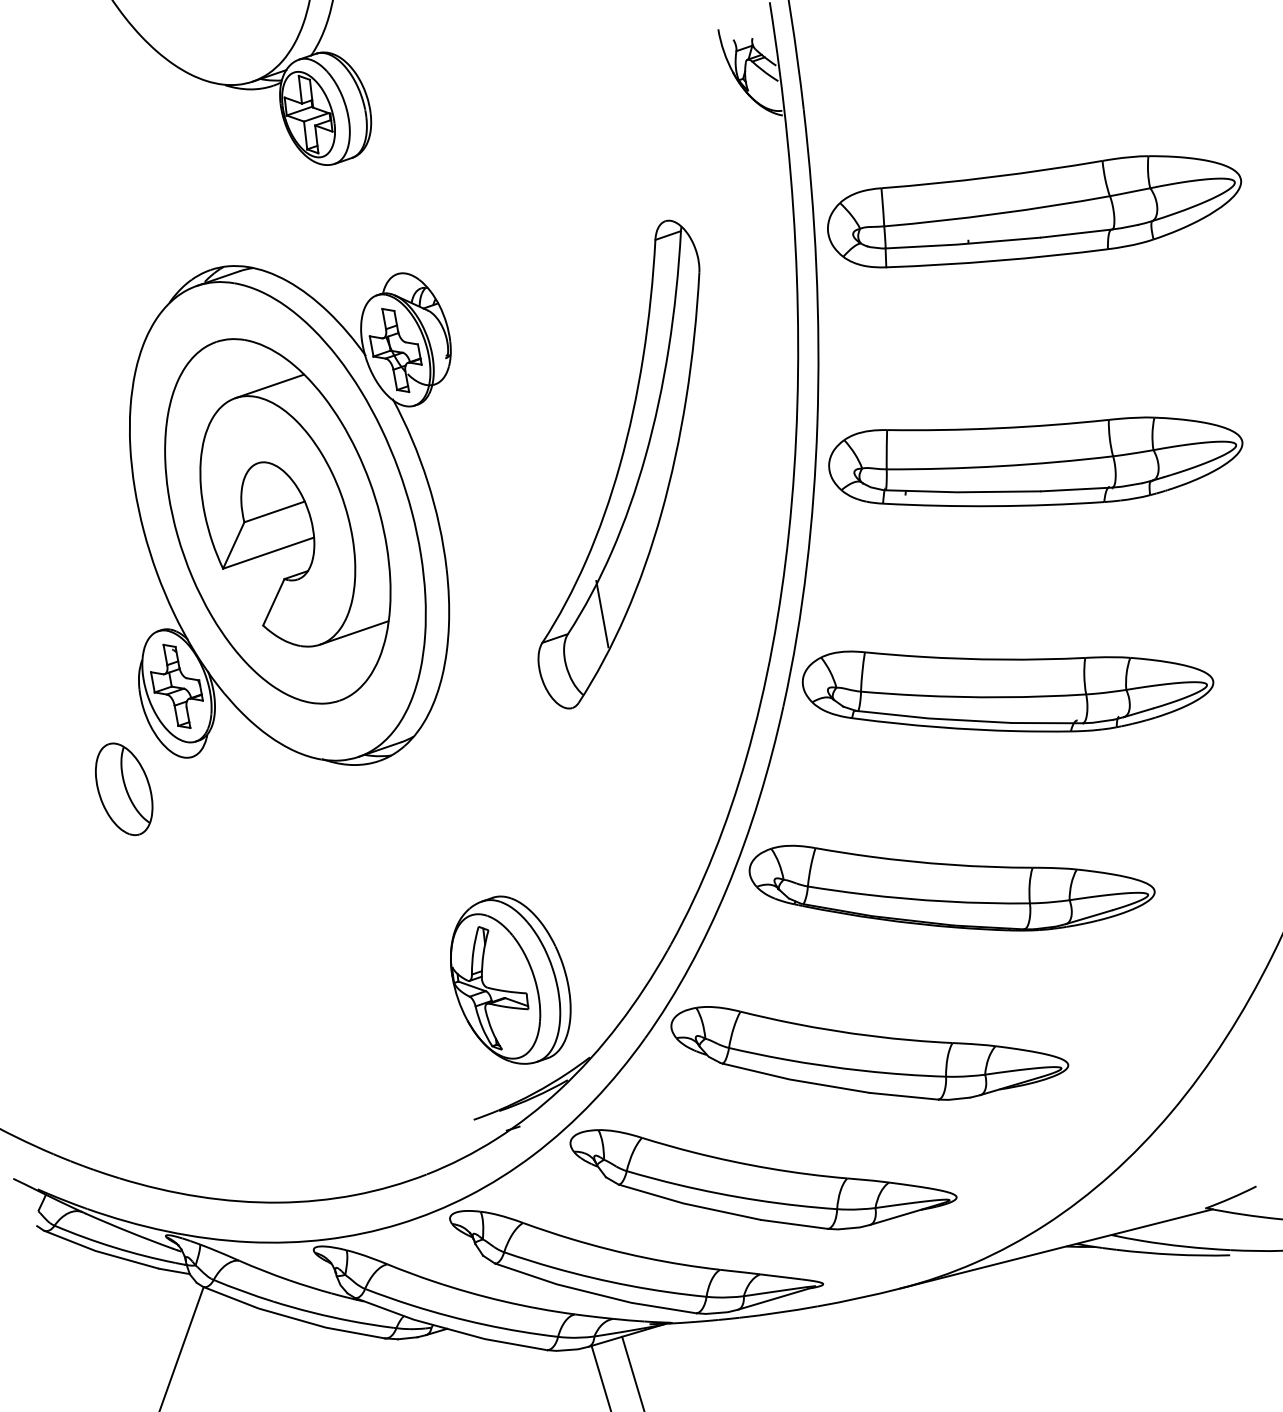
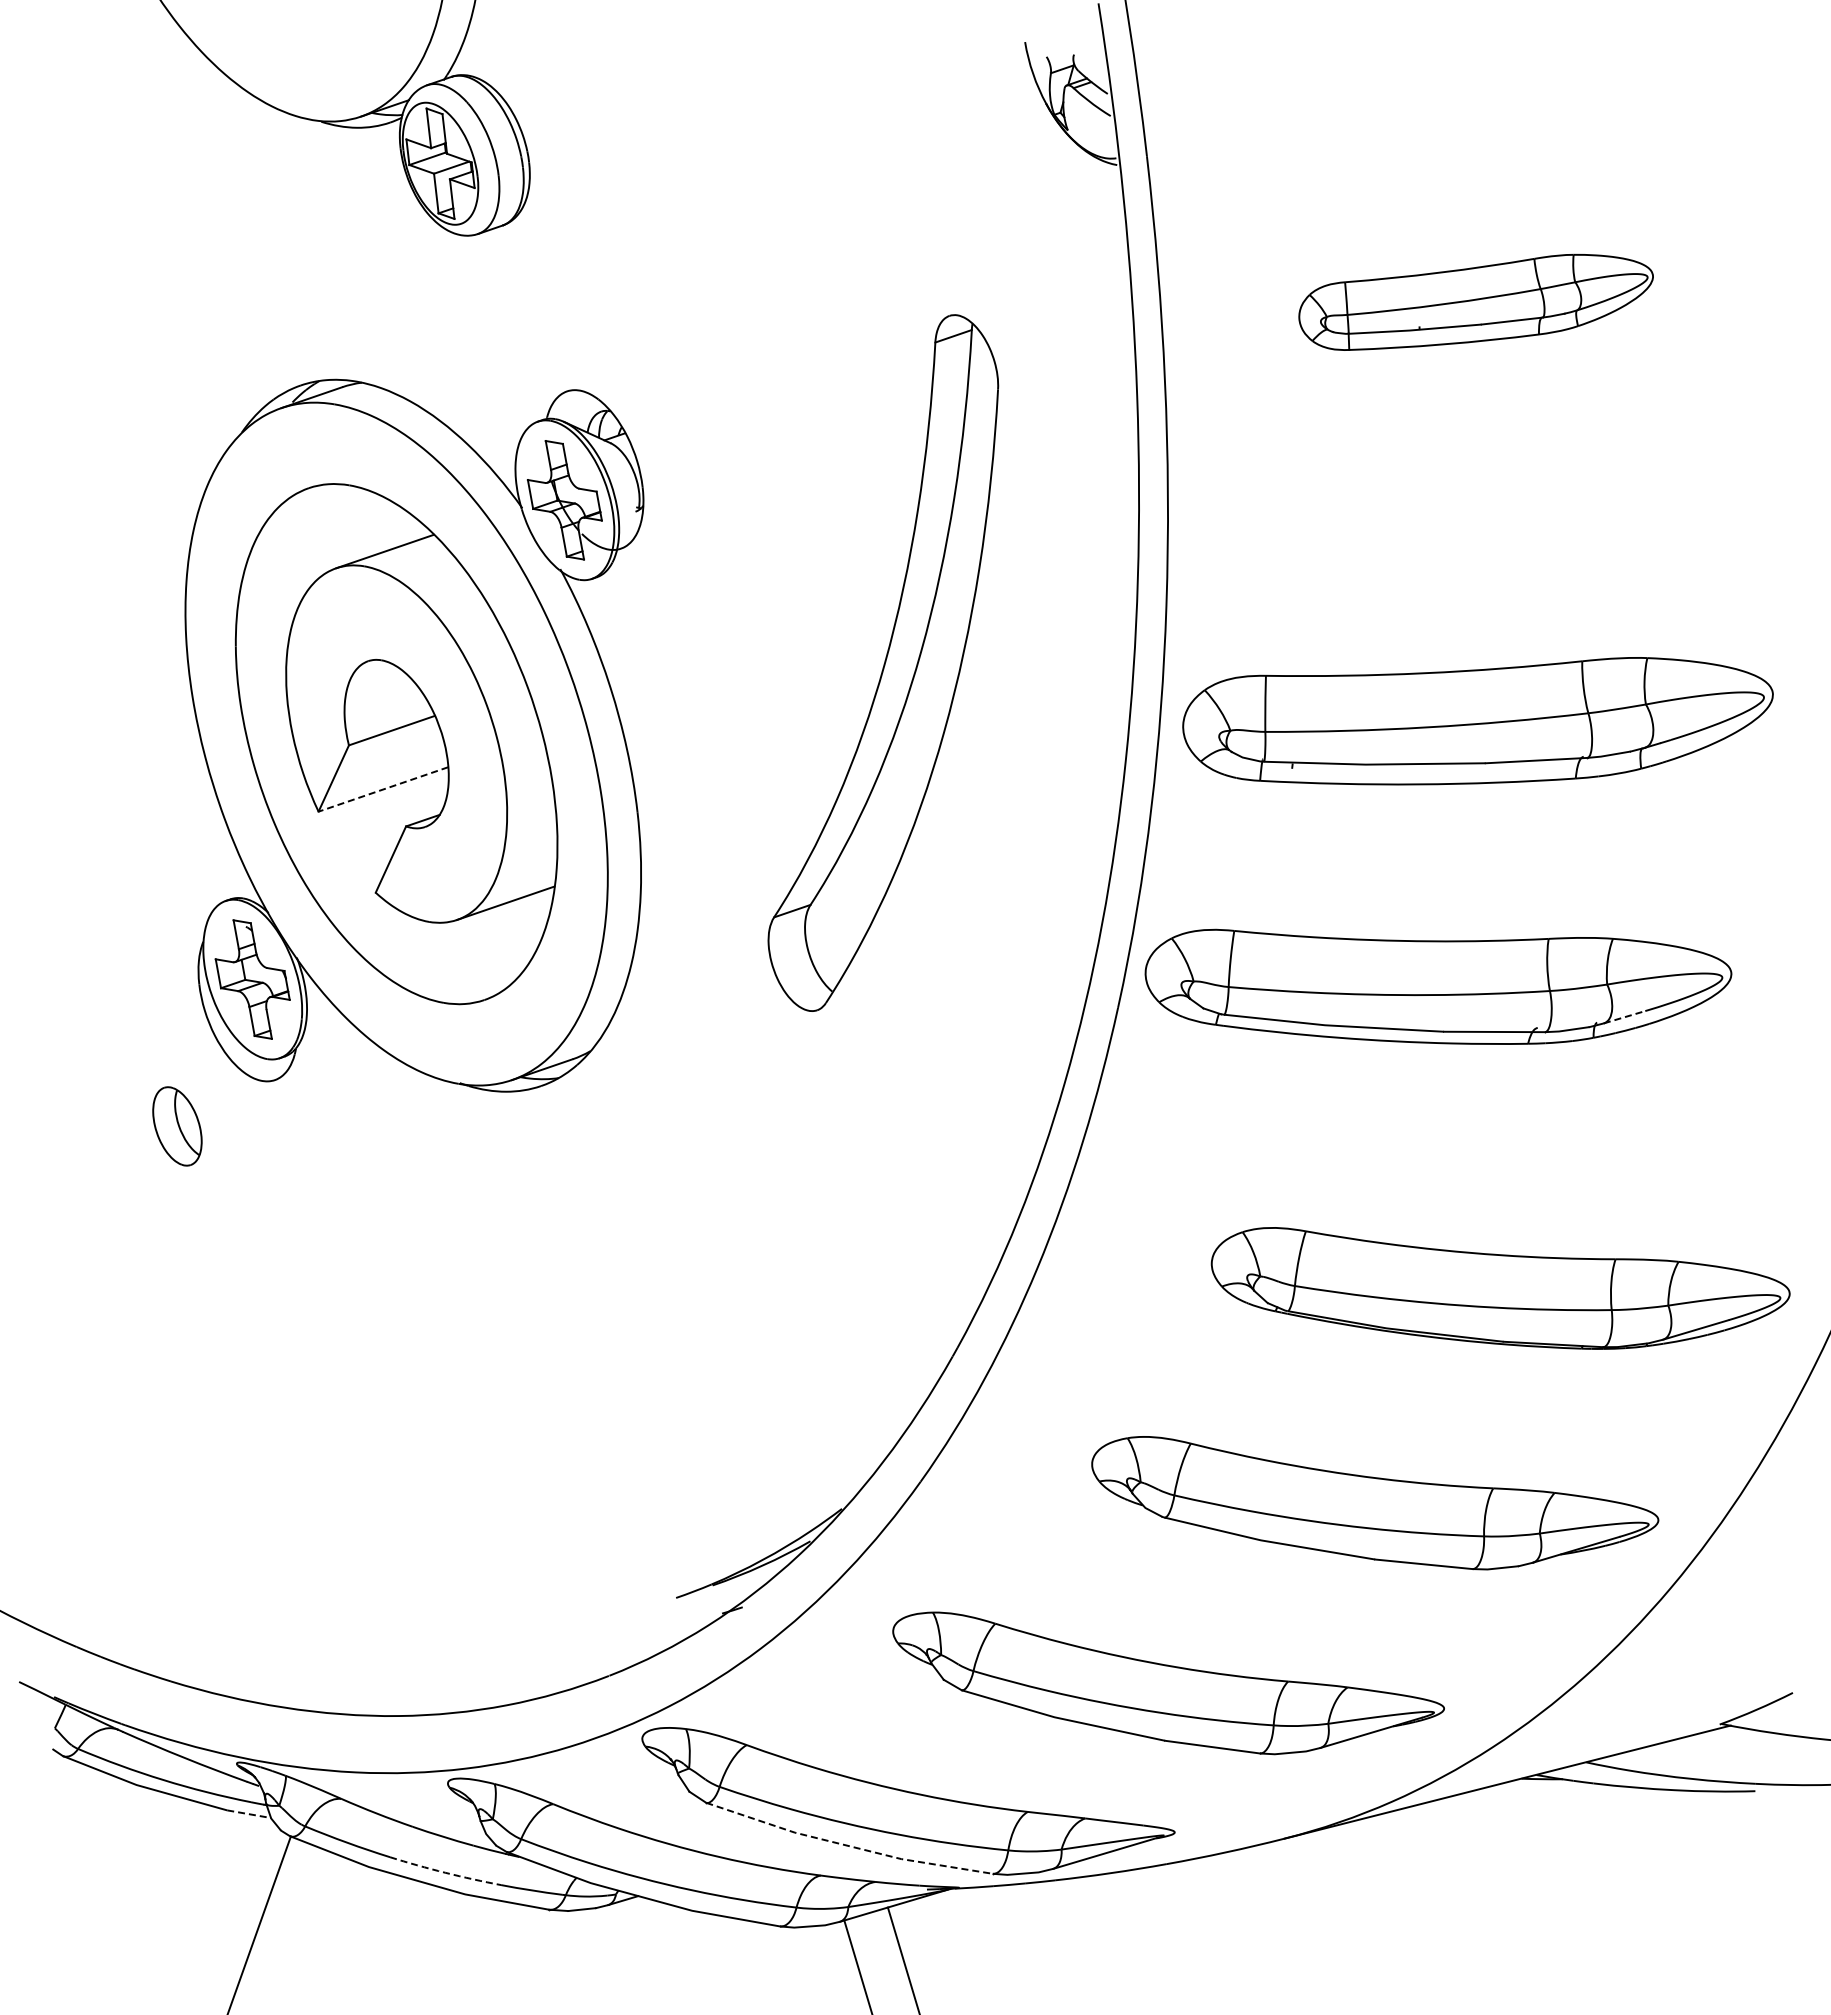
part: (1034, 211) -> (1475, 302), size x0.6
part: (1035, 462) -> (1477, 721), moved
line: (268, 553) -> (383, 789), solid -> dashed
line: (602, 614) -> (859, 876), removed
line: (1138, 713) -> (1624, 1017), solid -> dashed
part: (124, 789) -> (177, 1126), size x0.6
part: (951, 888) -> (1500, 1288), moved
part: (510, 980) -> (728, 1398), removed
part: (869, 1053) -> (1375, 1503), moved
part: (763, 1179) -> (1168, 1683), moved
line: (174, 1271) -> (249, 1814), solid -> dashed
line: (594, 1293) -> (848, 1845), solid -> dashed
arc: (312, 1312) -> (445, 1872), solid -> dashed

